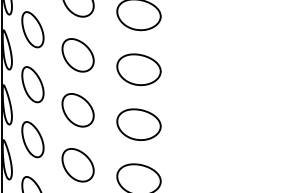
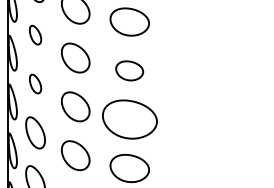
part: (32, 28) -> (35, 34), size x0.6
part: (138, 69) -> (129, 70), size x0.7
part: (32, 83) -> (35, 83), size x0.6
part: (138, 124) -> (129, 119), size x1.4

